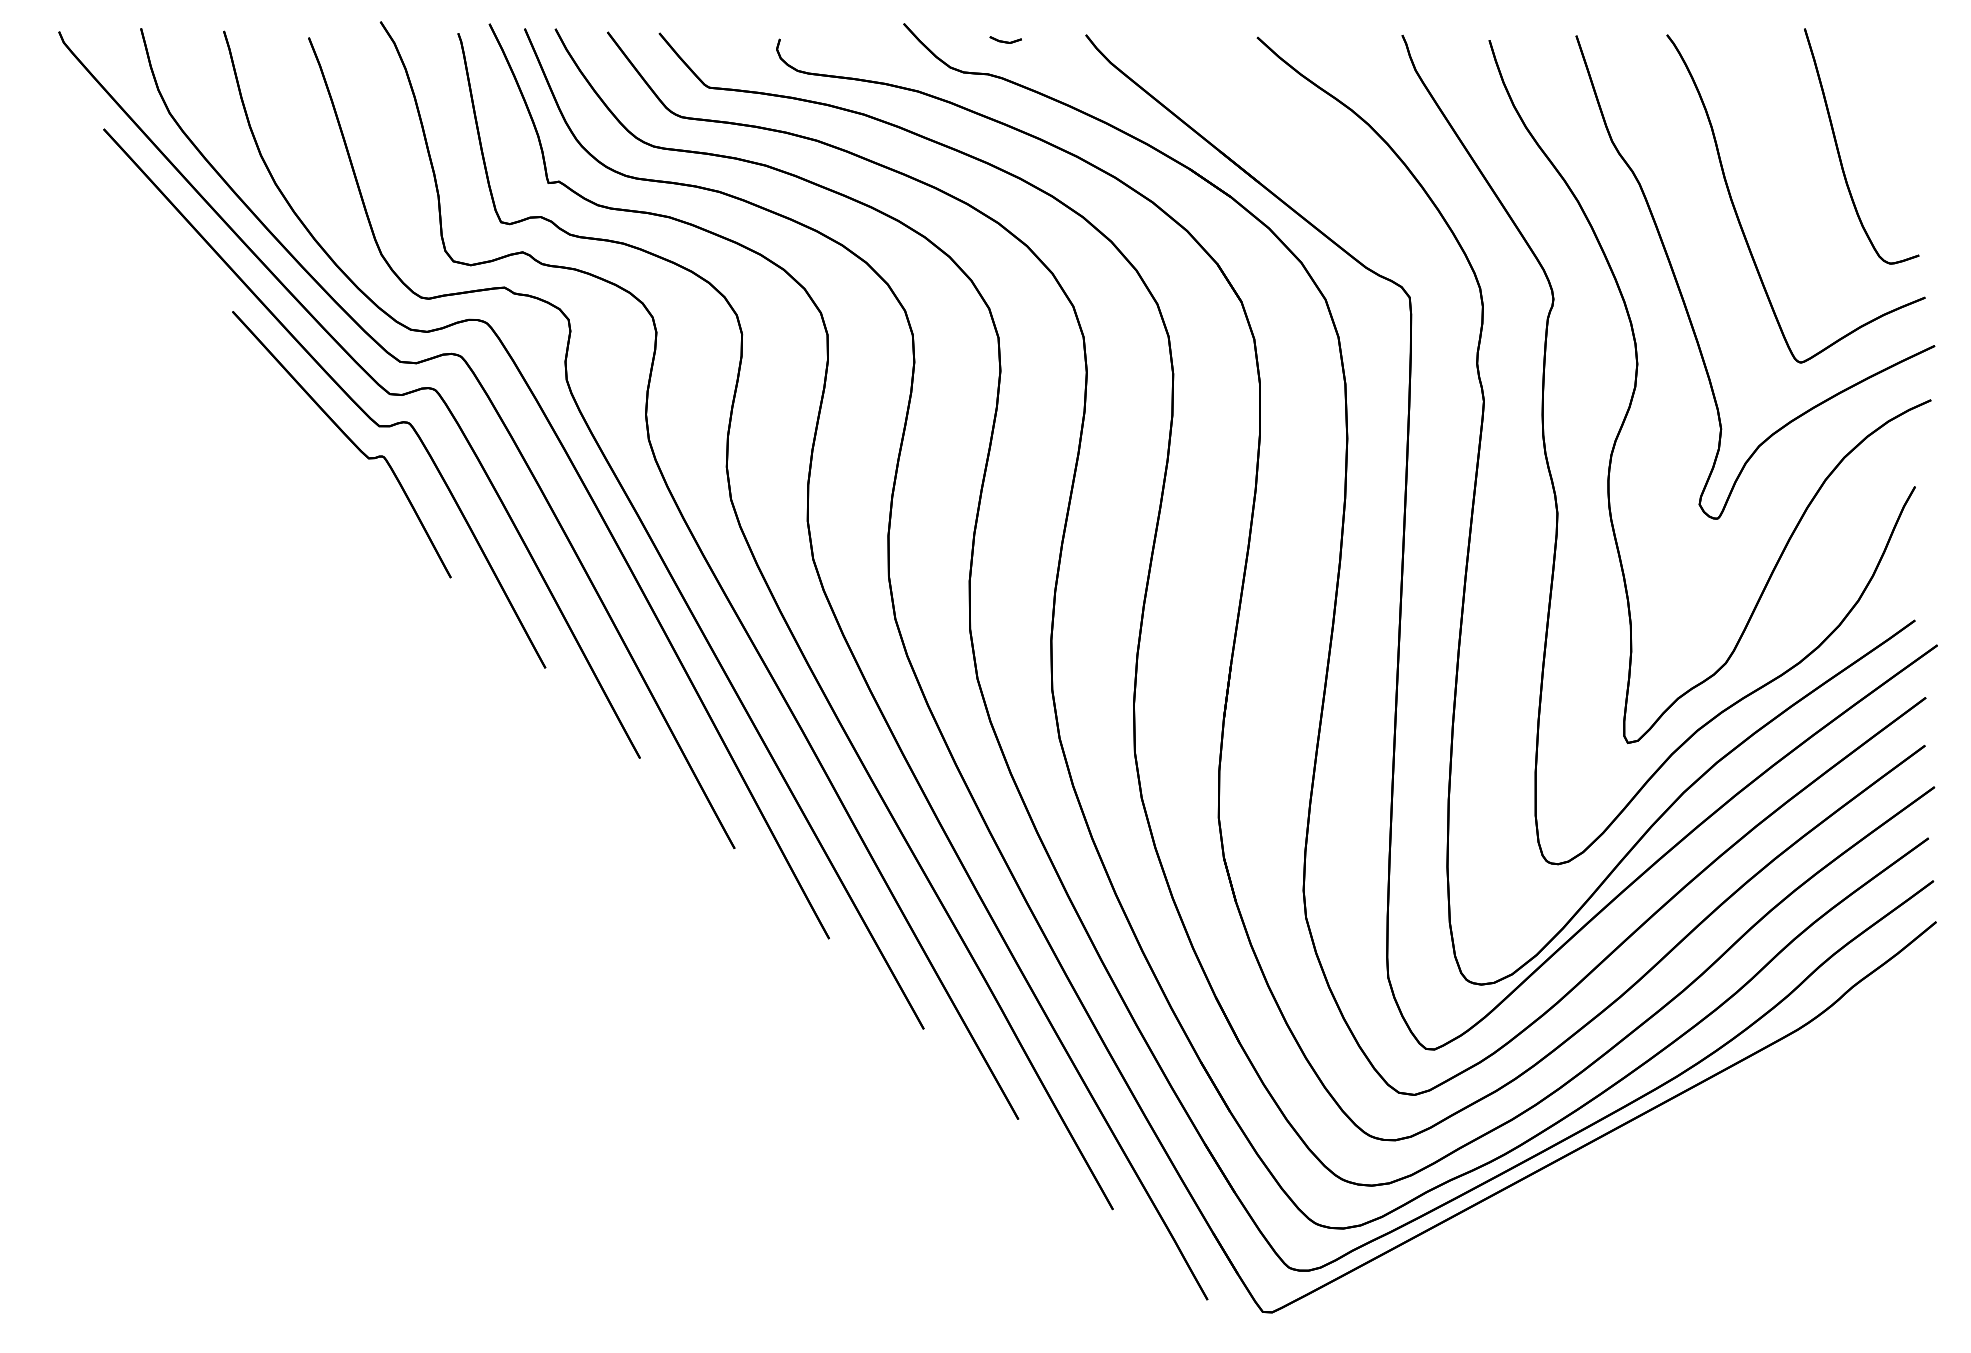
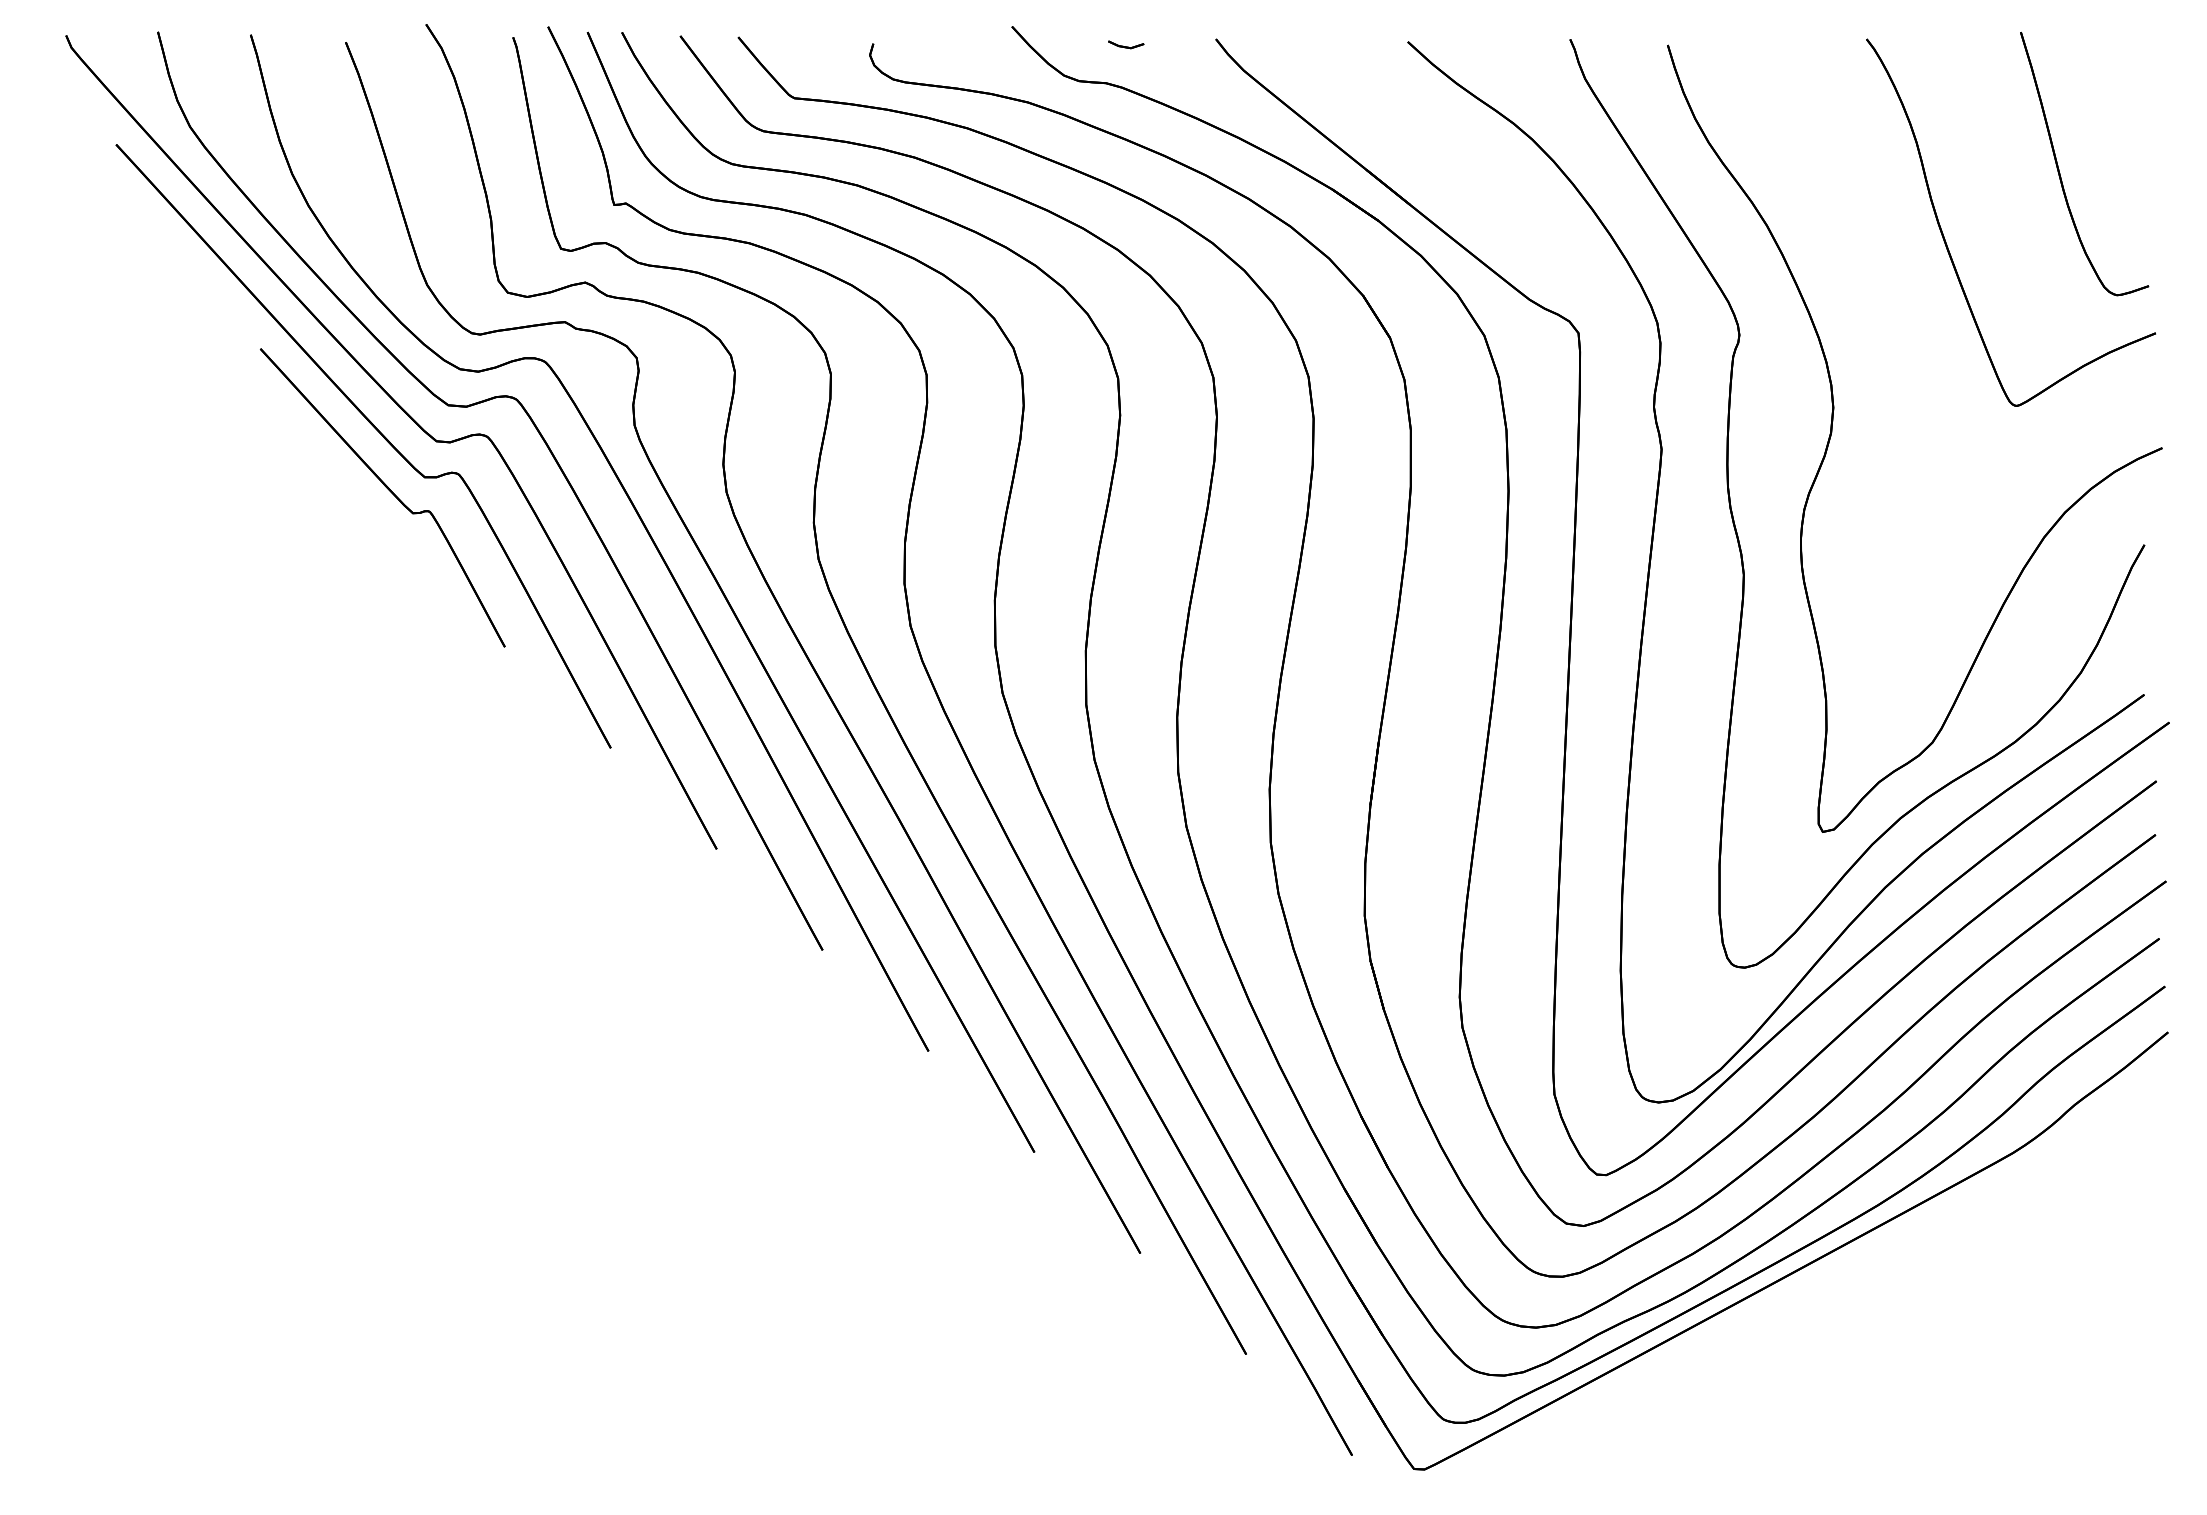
part: (1685, 302) -> (1887, 338), removed

